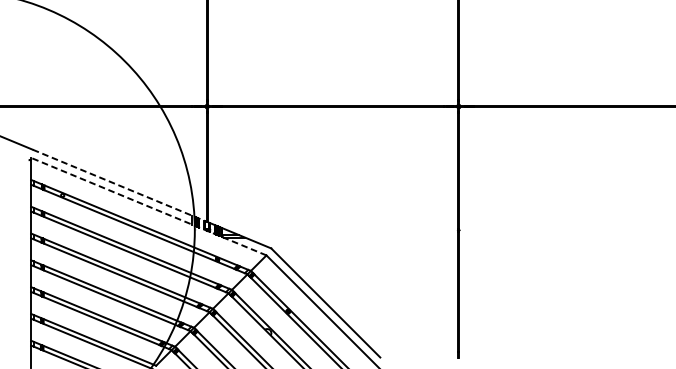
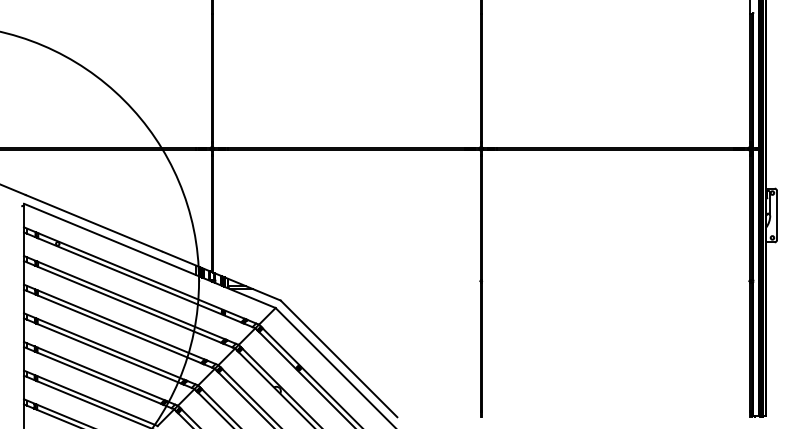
line: (119, 185) -> (118, 233), dashed -> solid
line: (148, 206) -> (149, 255), dashed -> solid

